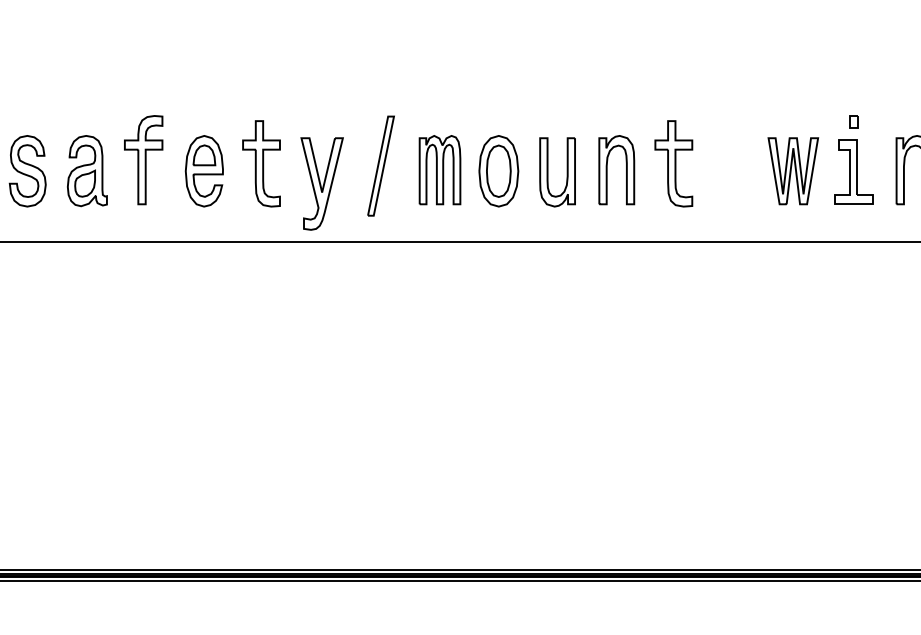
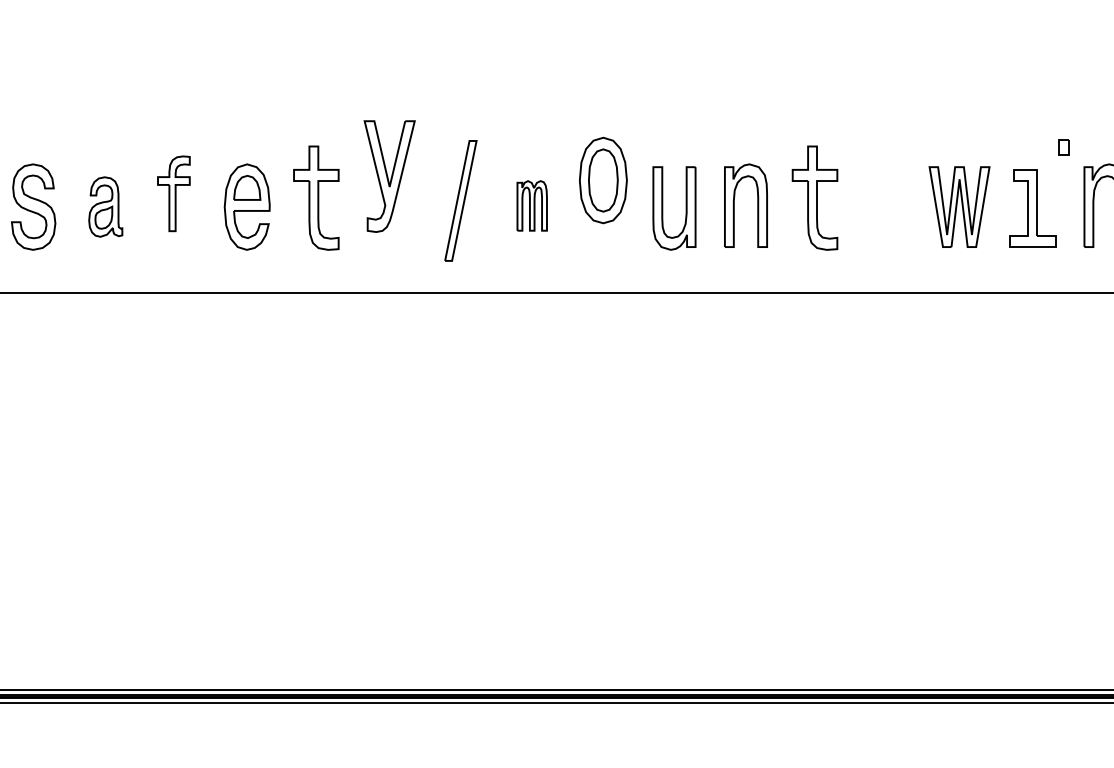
part: (853, 121) -> (1063, 146), moved
part: (143, 160) -> (173, 194), size x0.7
part: (439, 170) -> (531, 206), size x0.6
part: (87, 171) -> (105, 207), size x0.7
part: (498, 171) -> (602, 180), moved
part: (321, 183) -> (388, 175), moved

